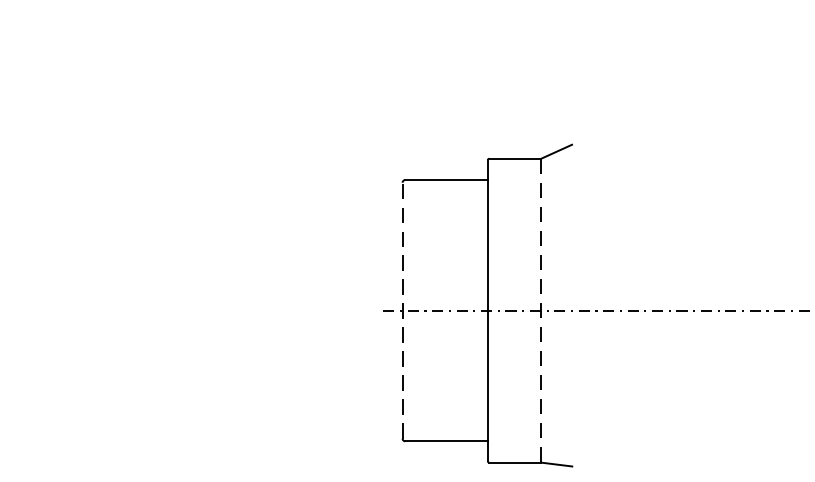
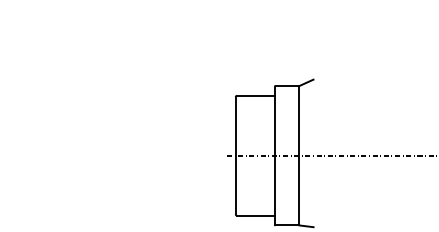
line: (401, 310) -> (235, 155), dashed -> solid
line: (541, 310) -> (299, 155), dashed -> solid

